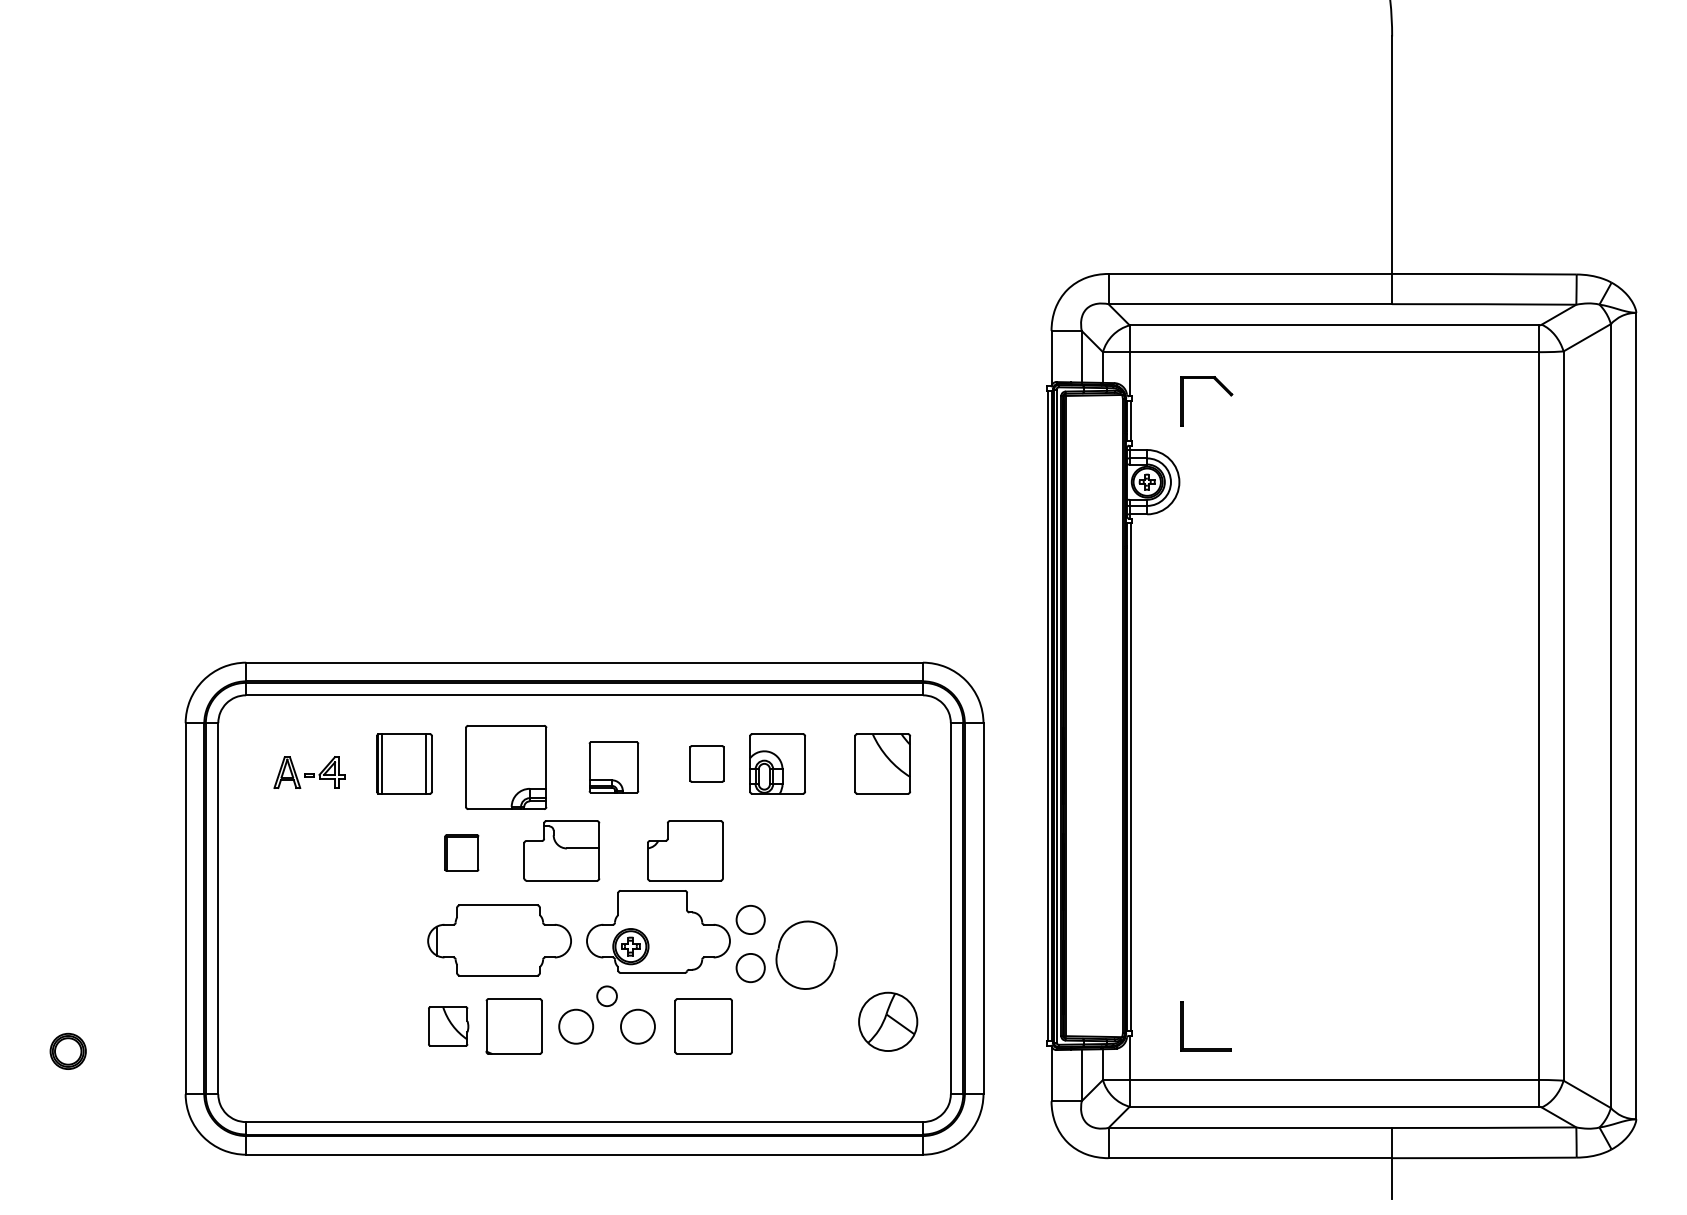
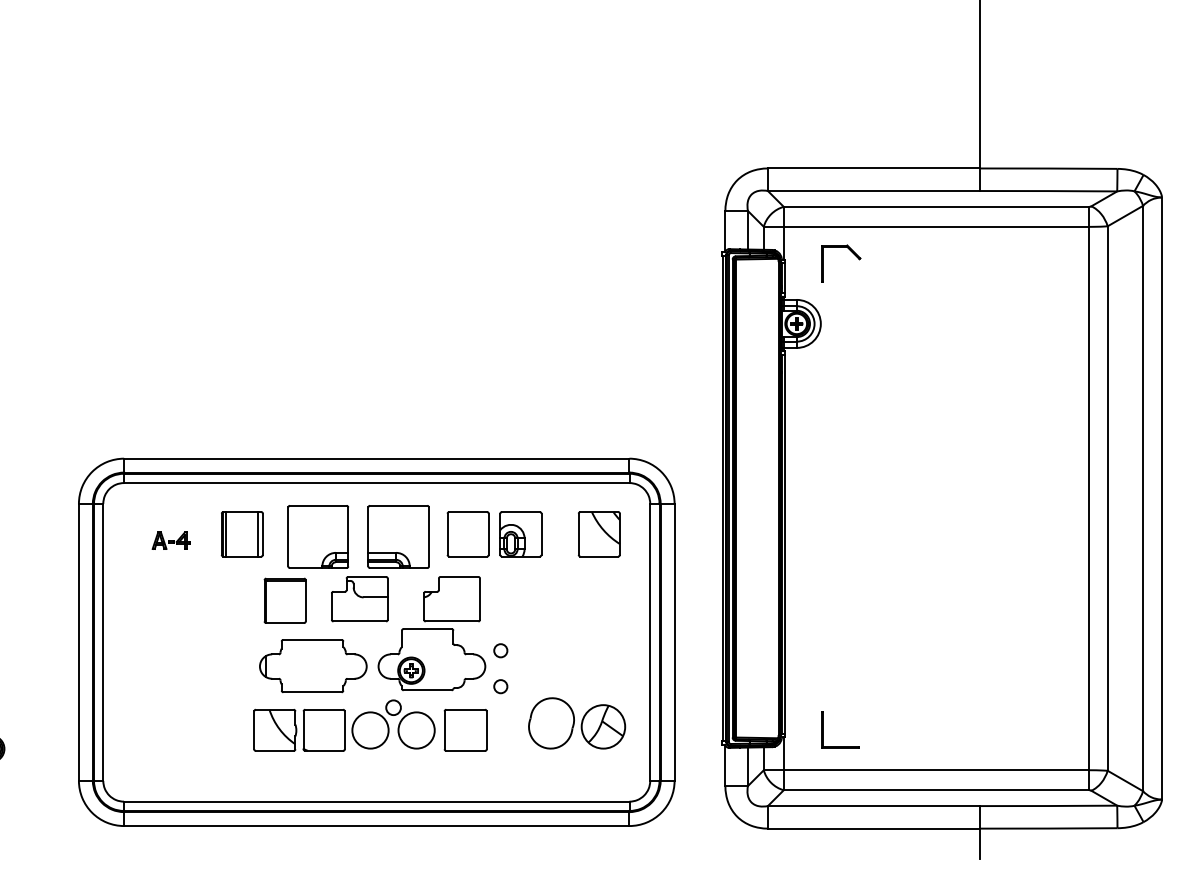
part: (706, 763) -> (467, 533), size x1.67
part: (613, 767) -> (398, 536), size x1.67
part: (309, 772) -> (171, 540), size x0.71
part: (461, 852) -> (284, 600), size x1.67
circle: (750, 919) -> (500, 650), size x0.62
part: (806, 954) -> (551, 722), moved
circle: (750, 967) -> (500, 686), size x0.62
part: (448, 1026) -> (275, 730), size x1.43
circle: (575, 1026) -> (369, 730), size x1.43
circle: (637, 1026) -> (416, 730), size x1.43

